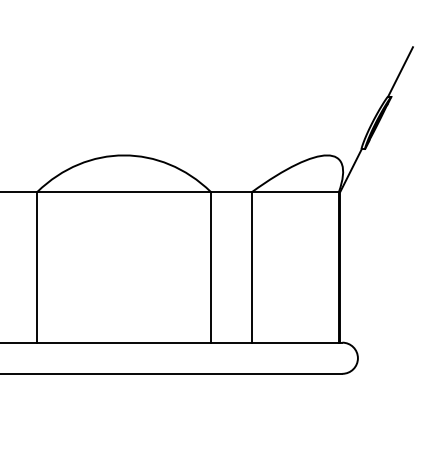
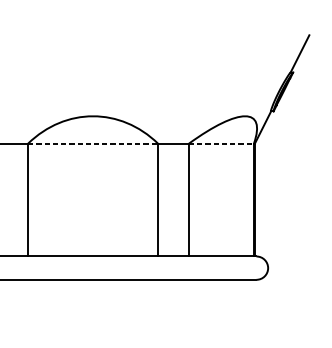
line: (124, 191) -> (93, 143), solid -> dashed
line: (296, 191) -> (222, 143), solid -> dashed

